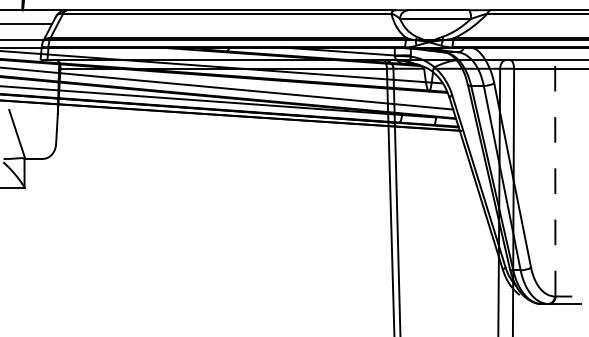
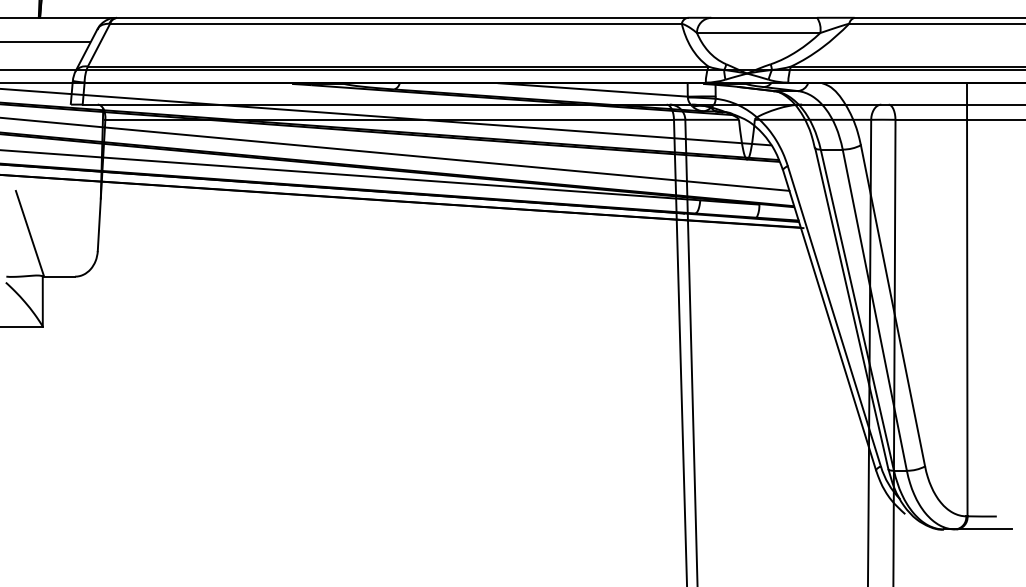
line: (555, 171) -> (967, 298), dashed -> solid

